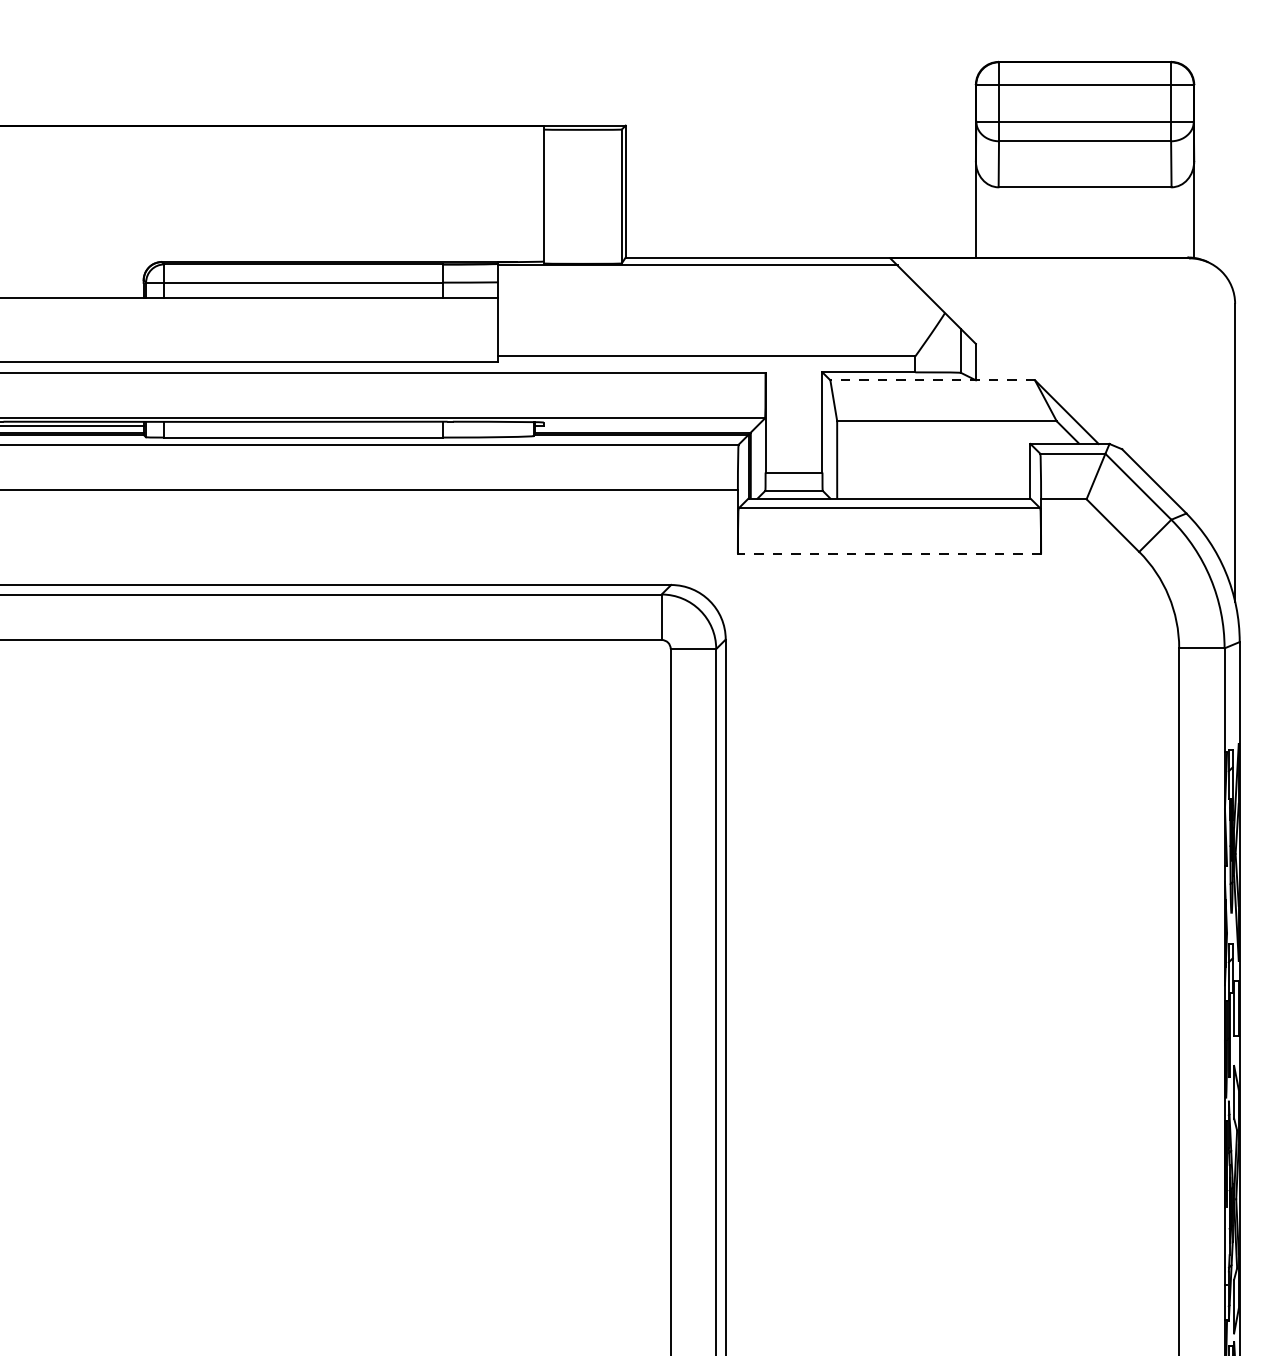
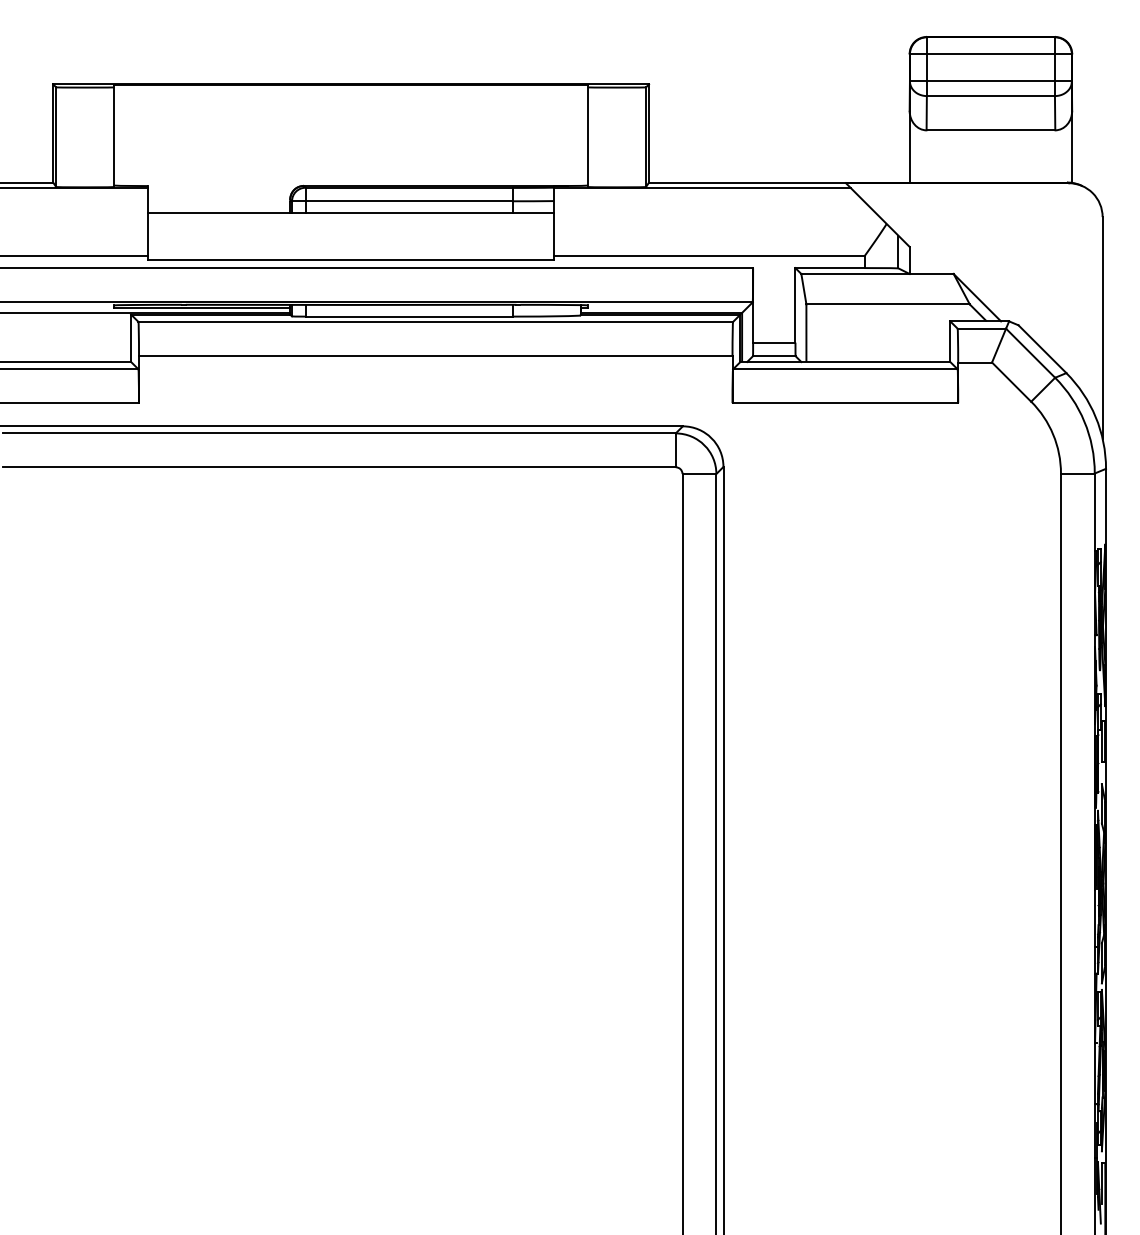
line: (932, 380) -> (877, 274), dashed -> solid
line: (889, 554) -> (845, 403), dashed -> solid

